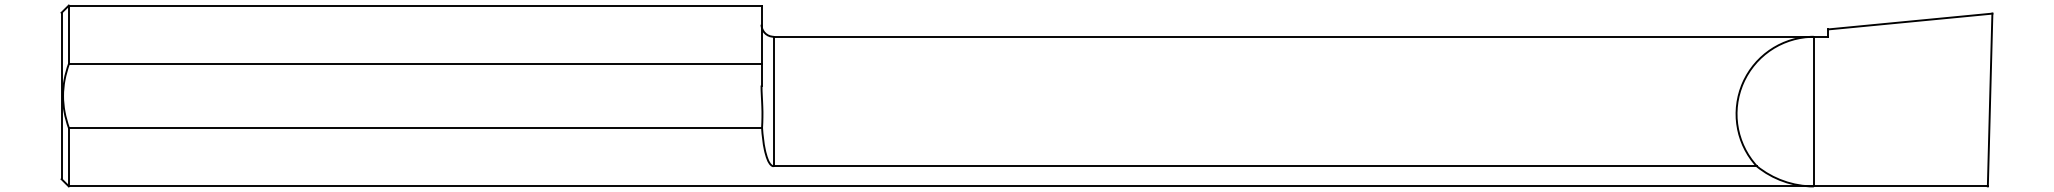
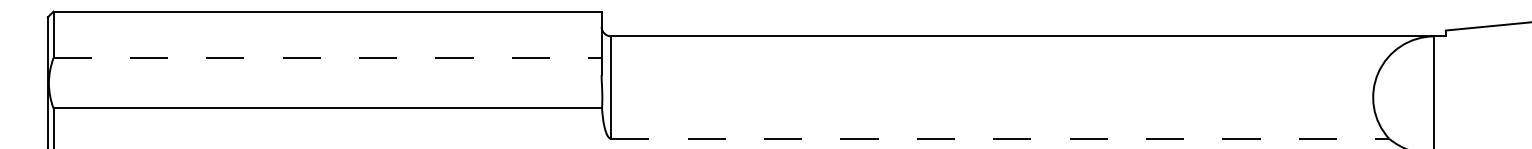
line: (415, 64) -> (327, 58), solid -> dashed
line: (1265, 166) -> (1000, 139), solid -> dashed

